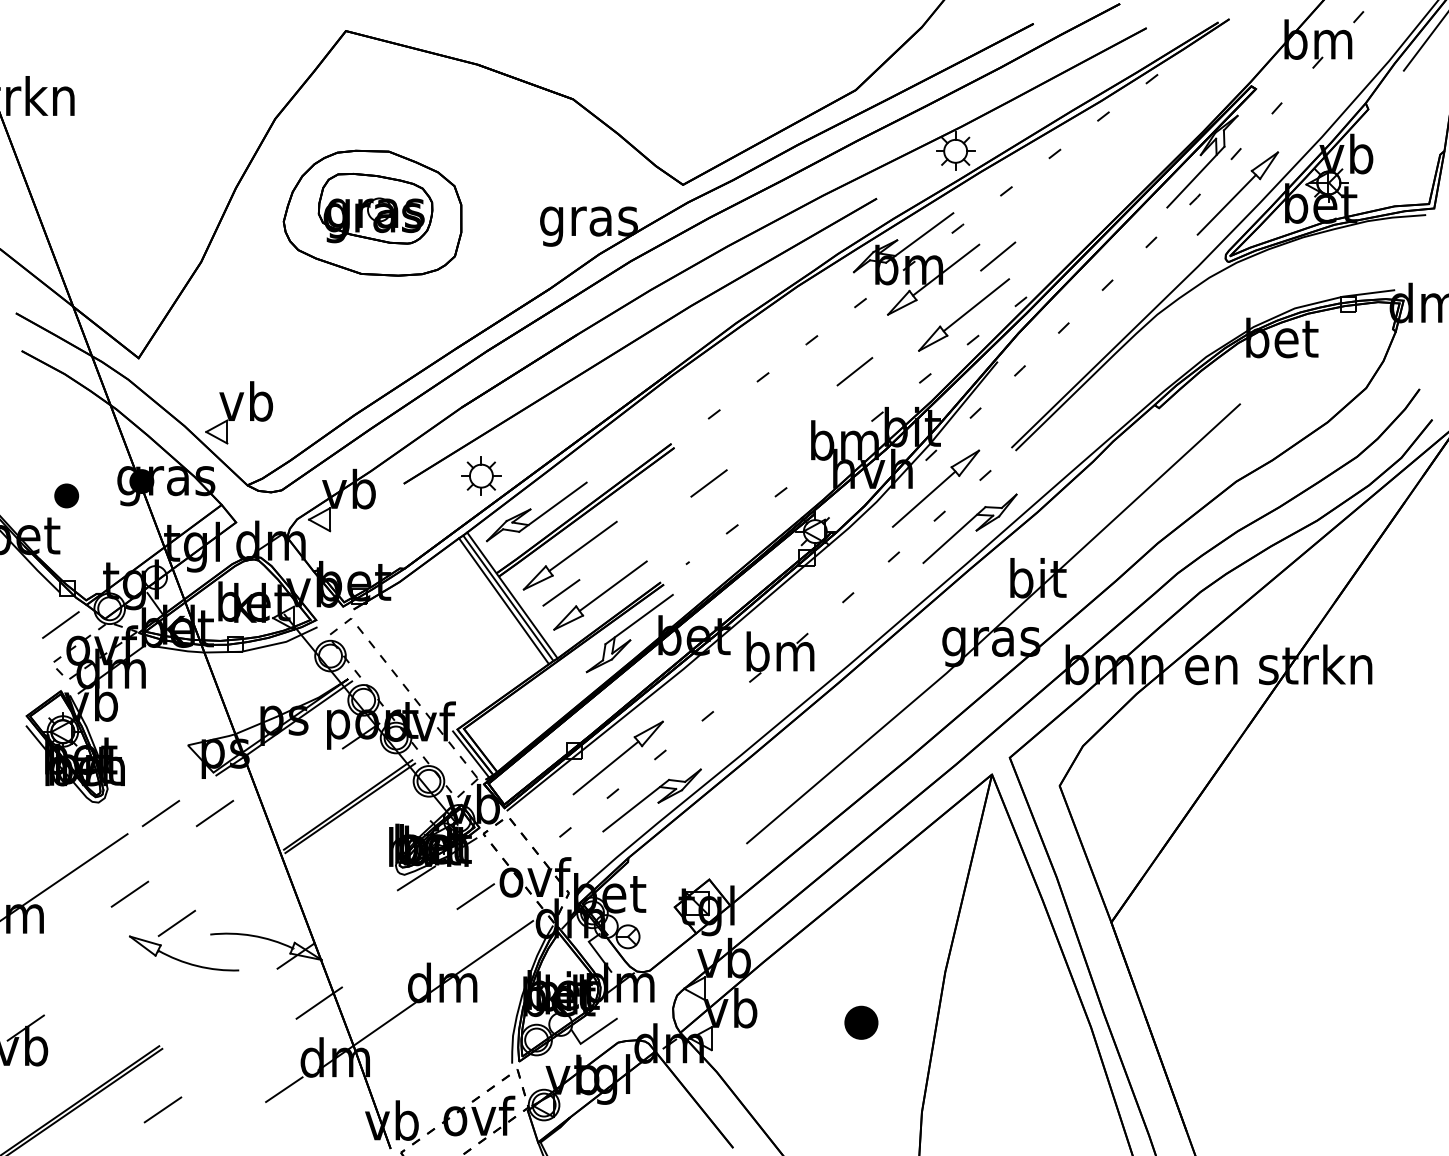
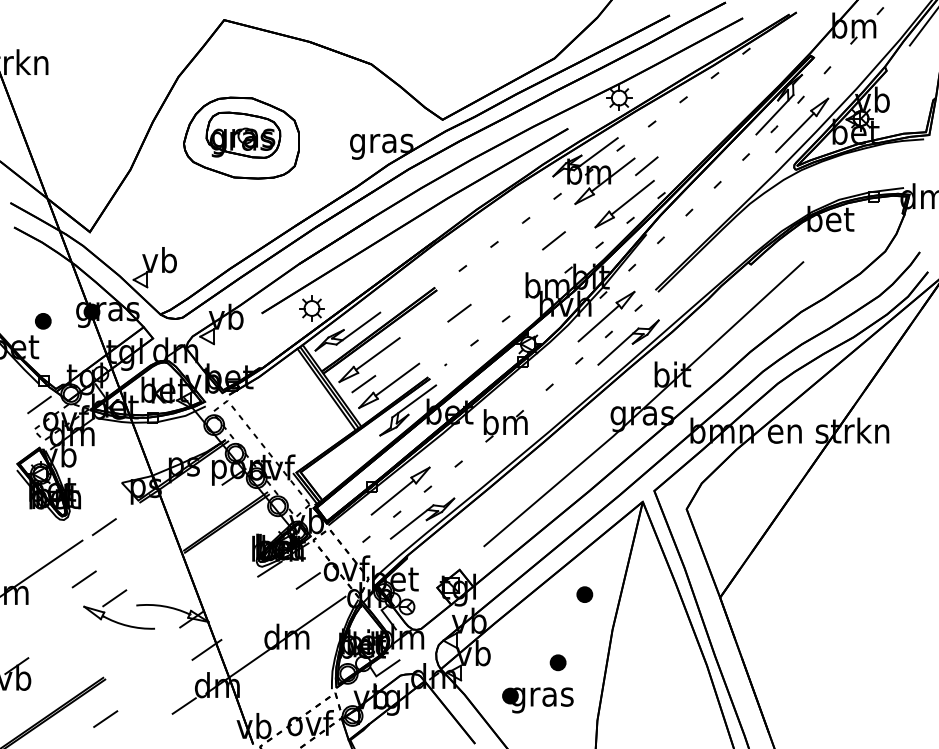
line: (215, 814) -> (139, 527), removed
part: (901, 917) -> (584, 594), added
part: (860, 1022) -> (557, 662), size x0.71
part: (829, 1081) -> (537, 700), added

